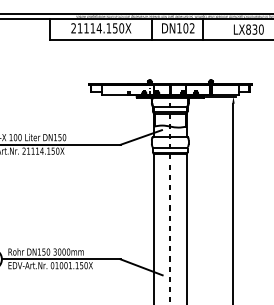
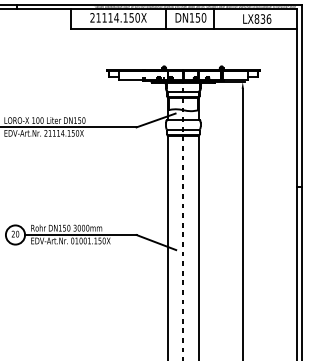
text: (188, 27) -> (200, 17), DN102 -> DN150
text: (261, 29) -> (269, 18), LX830 -> LX836

